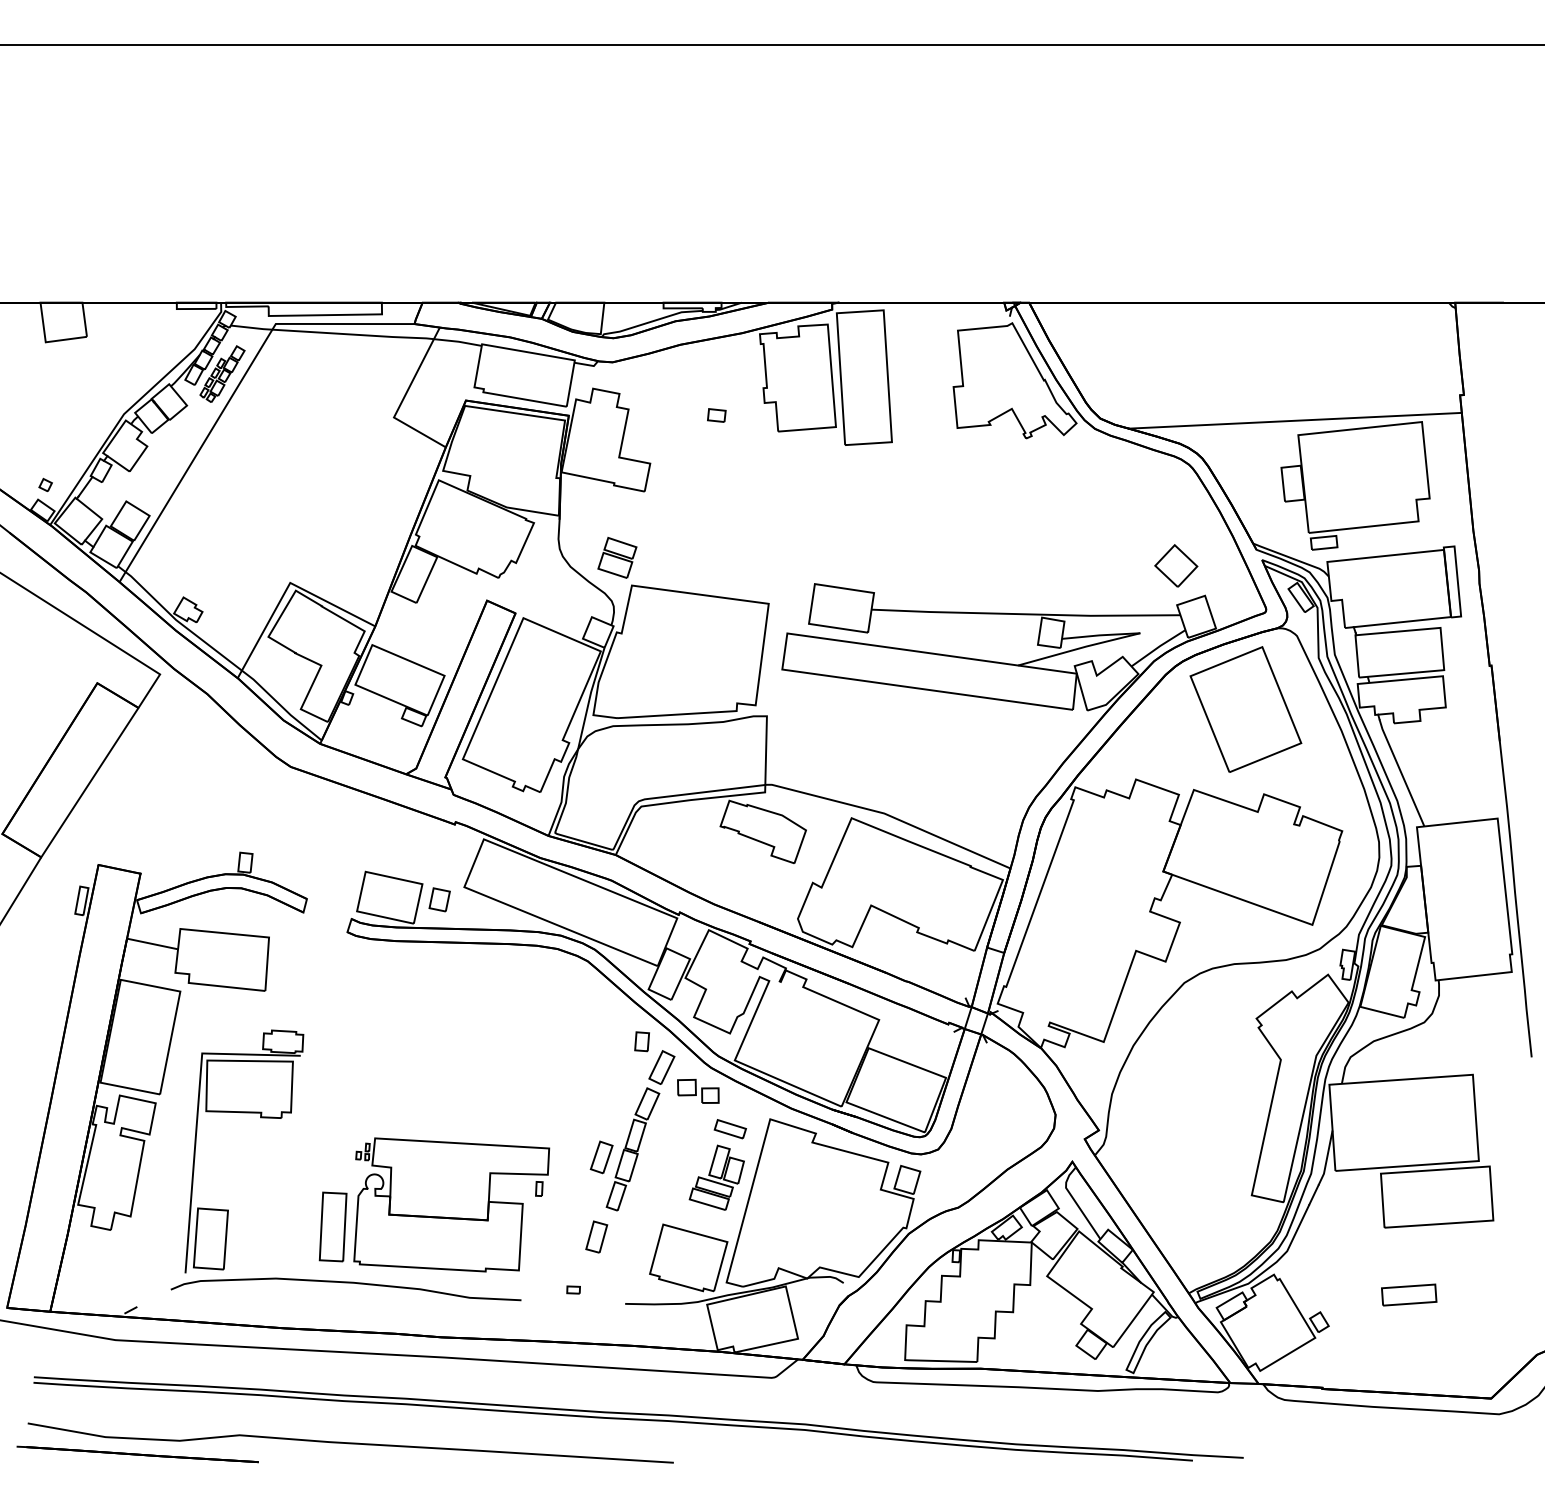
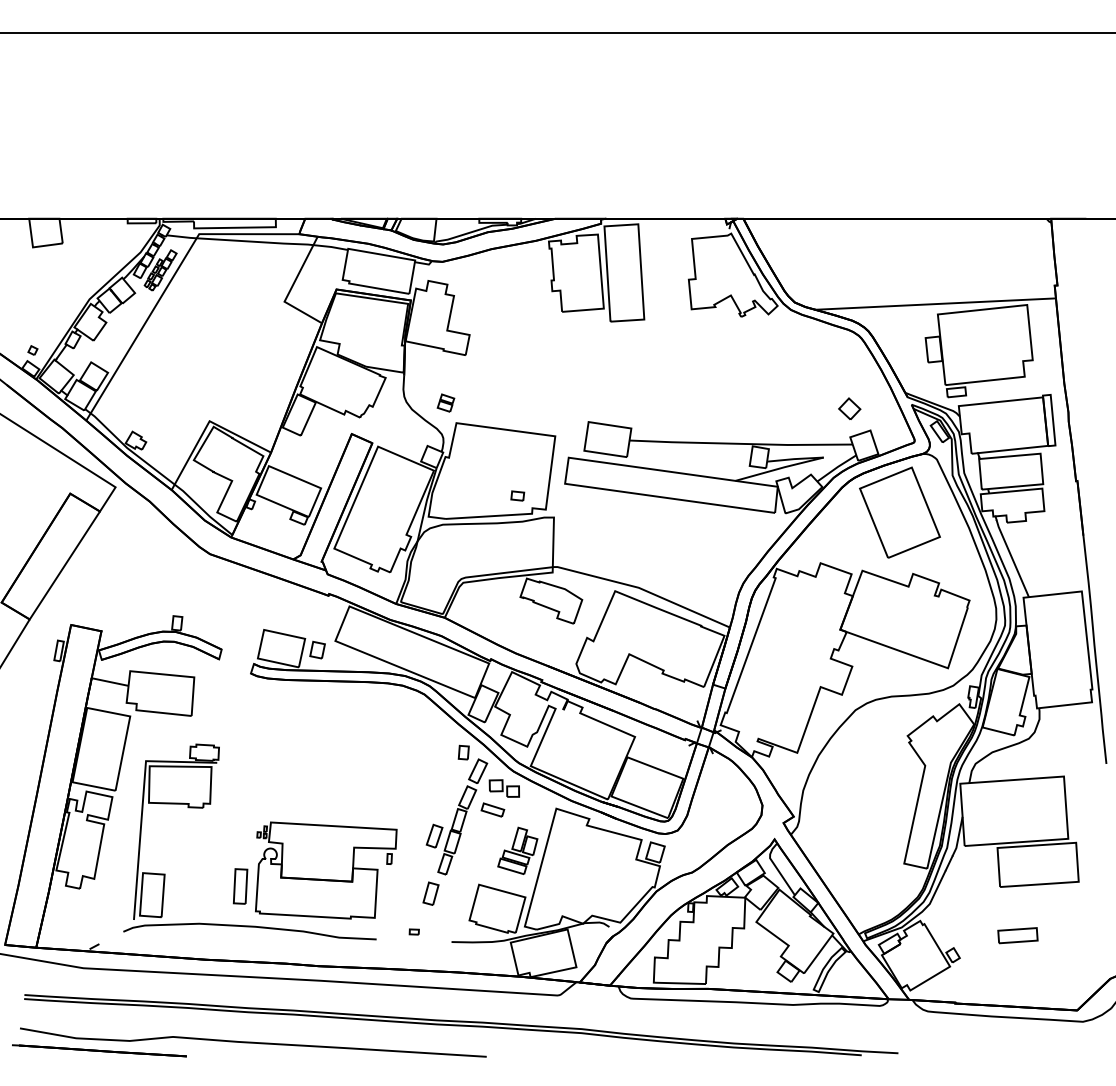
part: (716, 415) -> (517, 496), moved
part: (617, 557) -> (446, 402), size x0.6
part: (1176, 565) -> (849, 408), size x0.7
part: (729, 1129) -> (492, 810), moved
part: (332, 1226) -> (240, 886), size x0.7

